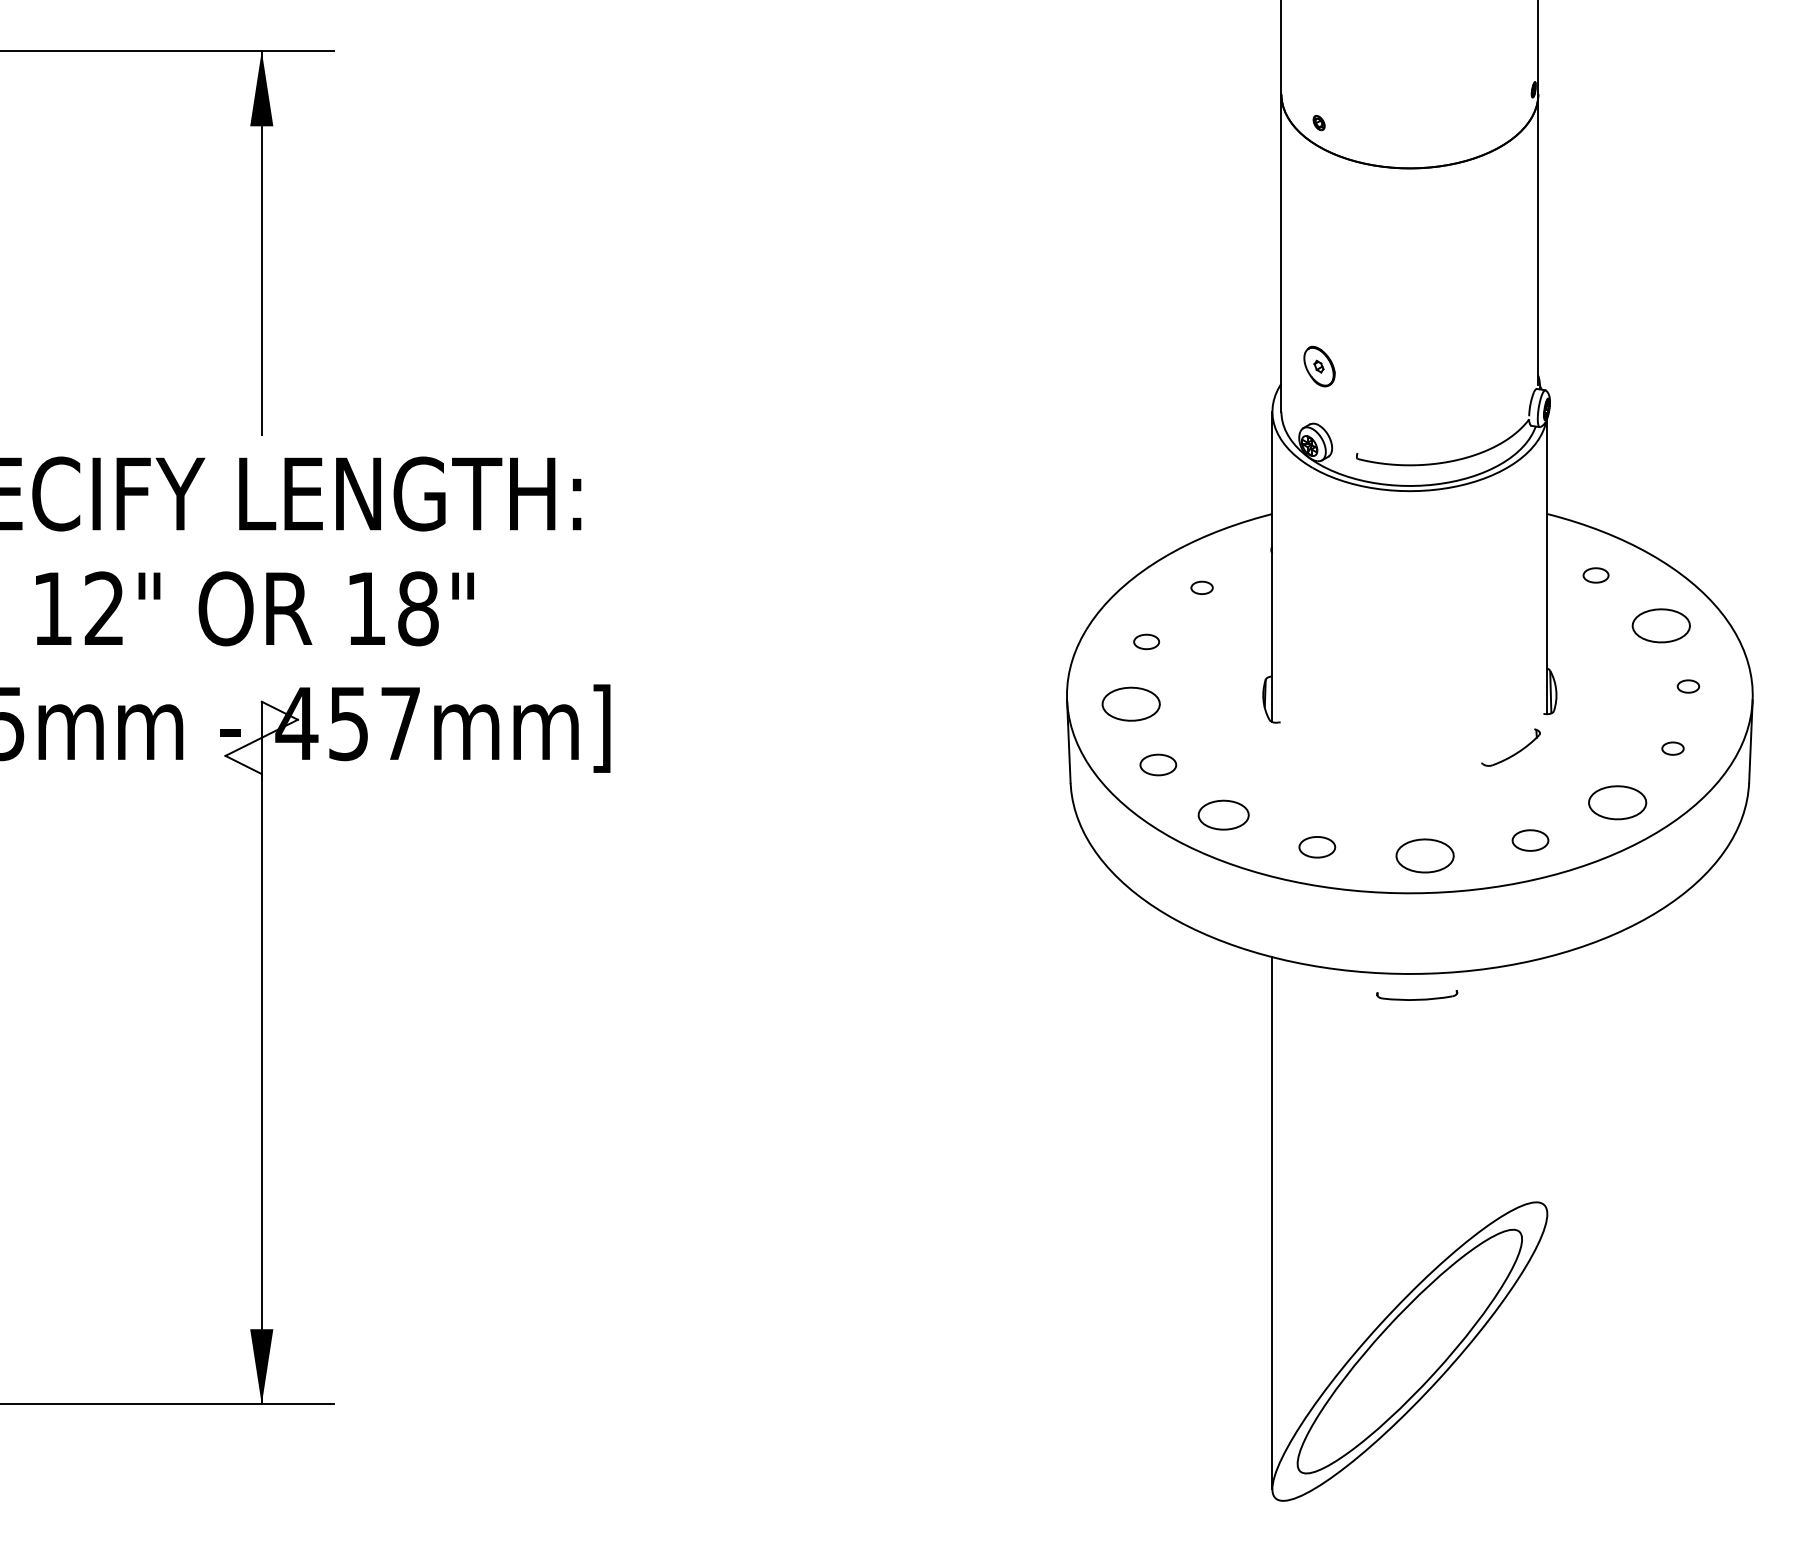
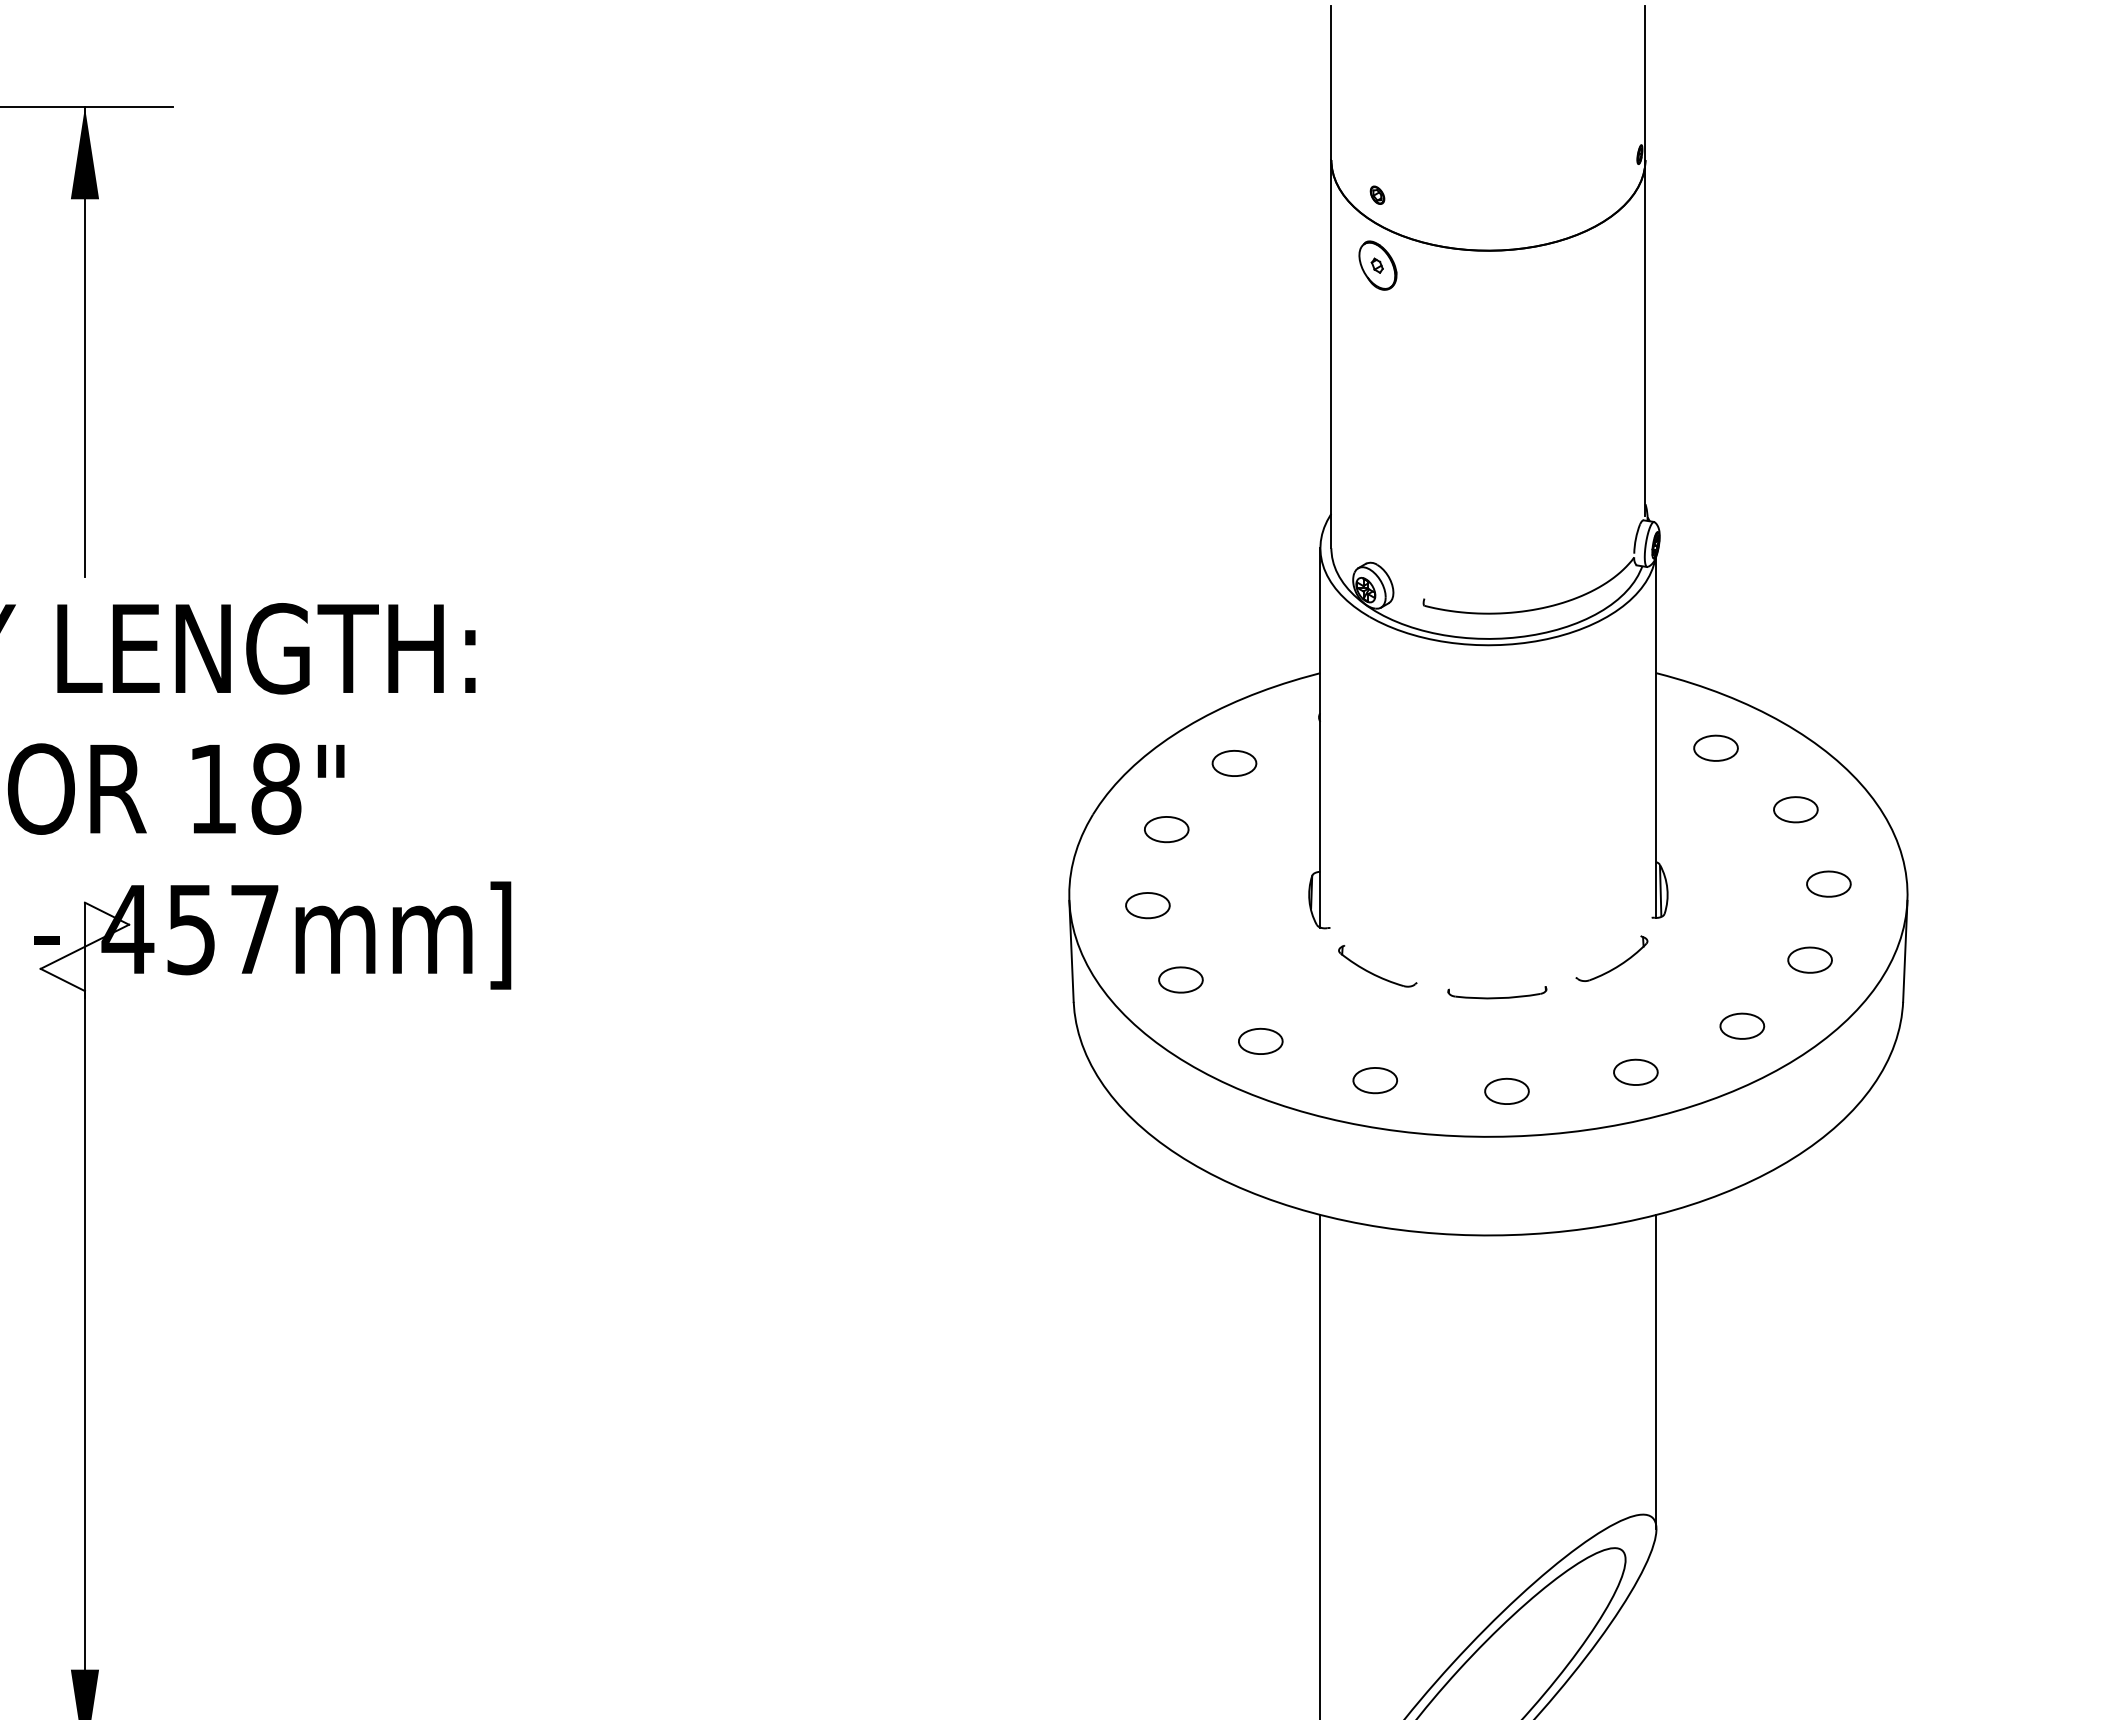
part: (1319, 366) -> (1377, 265), moved
part: (1595, 575) -> (1715, 748), size x1.43
part: (1201, 587) -> (1233, 763), size x1.67
part: (1661, 625) -> (1796, 809), size x0.62
part: (1146, 641) -> (1166, 829), size x1.43
part: (1688, 686) -> (1829, 884), size x1.67
part: (1131, 703) -> (1148, 904), size x0.62
part: (1672, 748) -> (1809, 959), size x1.67
part: (1316, 759) -> (1374, 973), added
part: (1617, 802) -> (1742, 1025), size x0.62
part: (1223, 815) -> (1260, 1041), size x0.71
part: (1424, 856) -> (1506, 1091), size x0.62
part: (1417, 995) -> (1497, 992), moved
line: (1547, 1085) -> (1656, 1371), added

